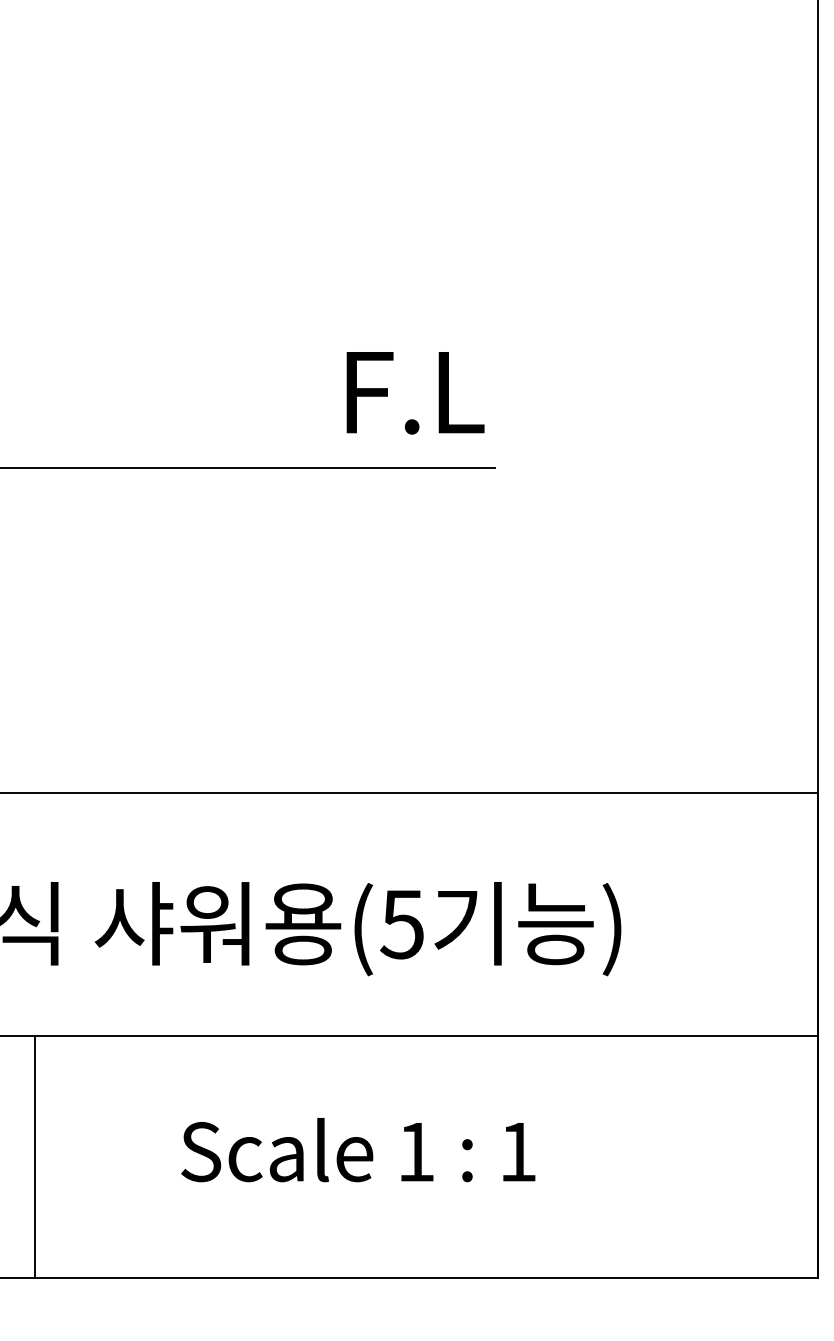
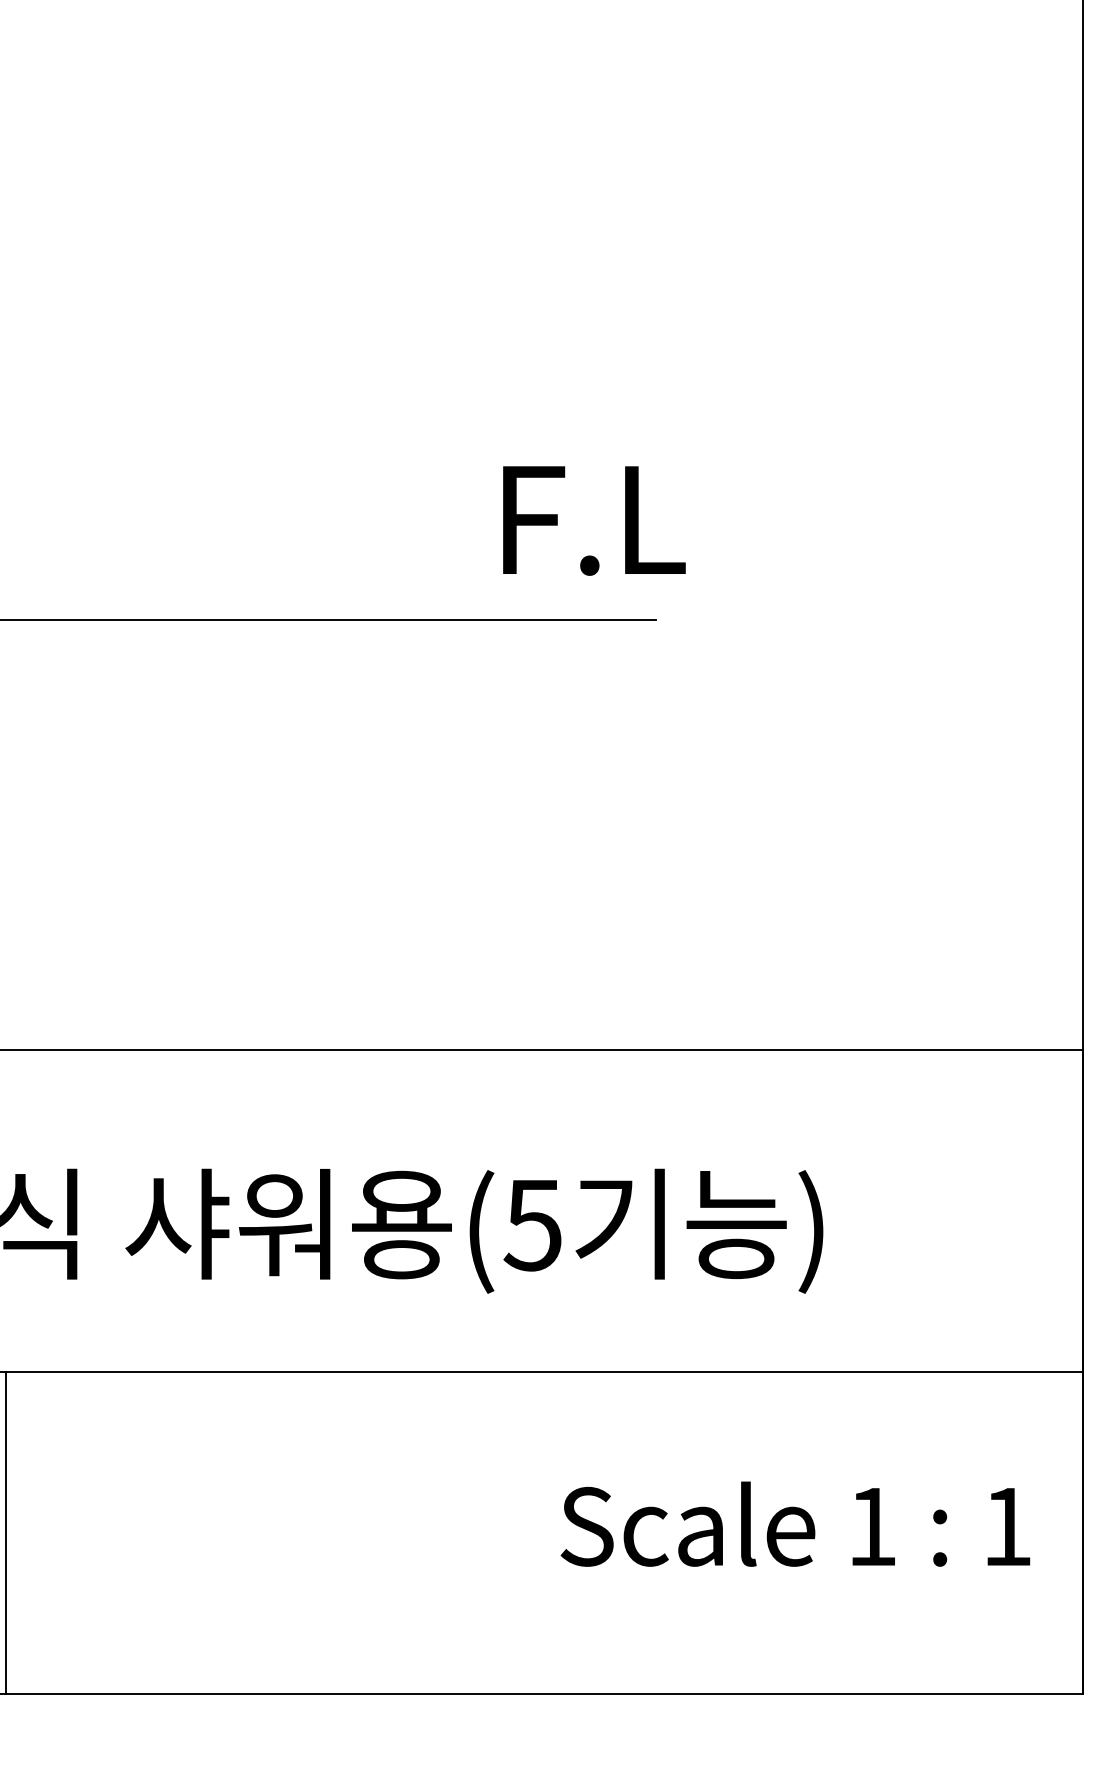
text: (415, 393) -> (594, 521), moved
text: (358, 1150) -> (795, 1524), moved
line: (34, 1156) -> (5, 1532), moved

